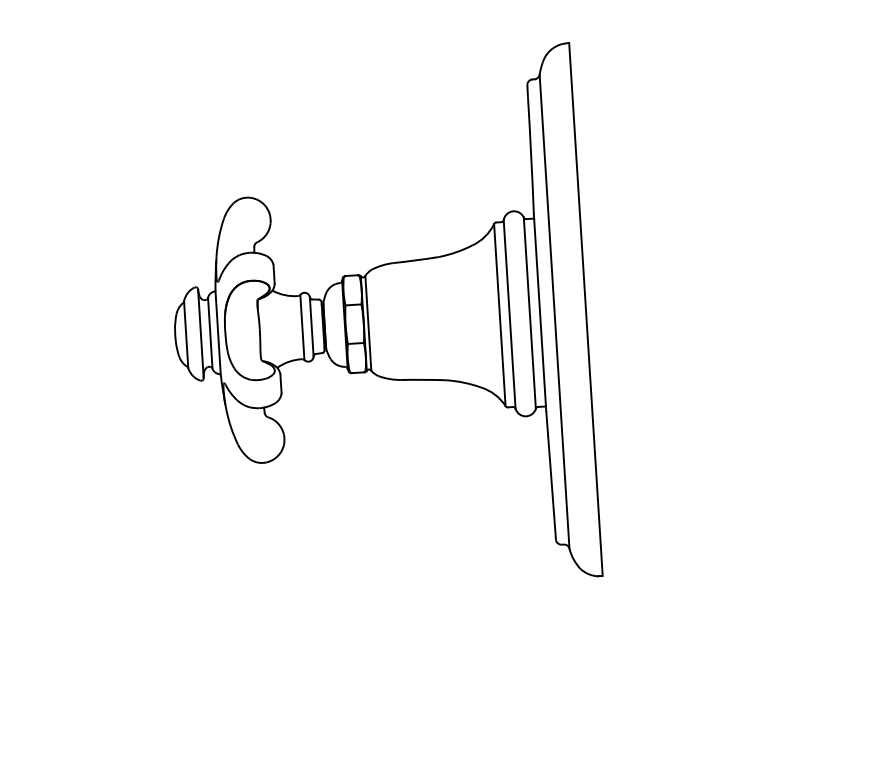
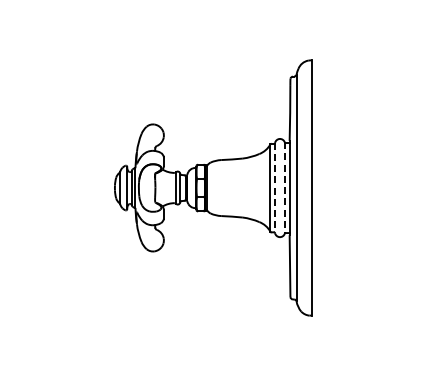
line: (529, 314) -> (284, 188), solid -> dashed
line: (510, 315) -> (275, 188), solid -> dashed

